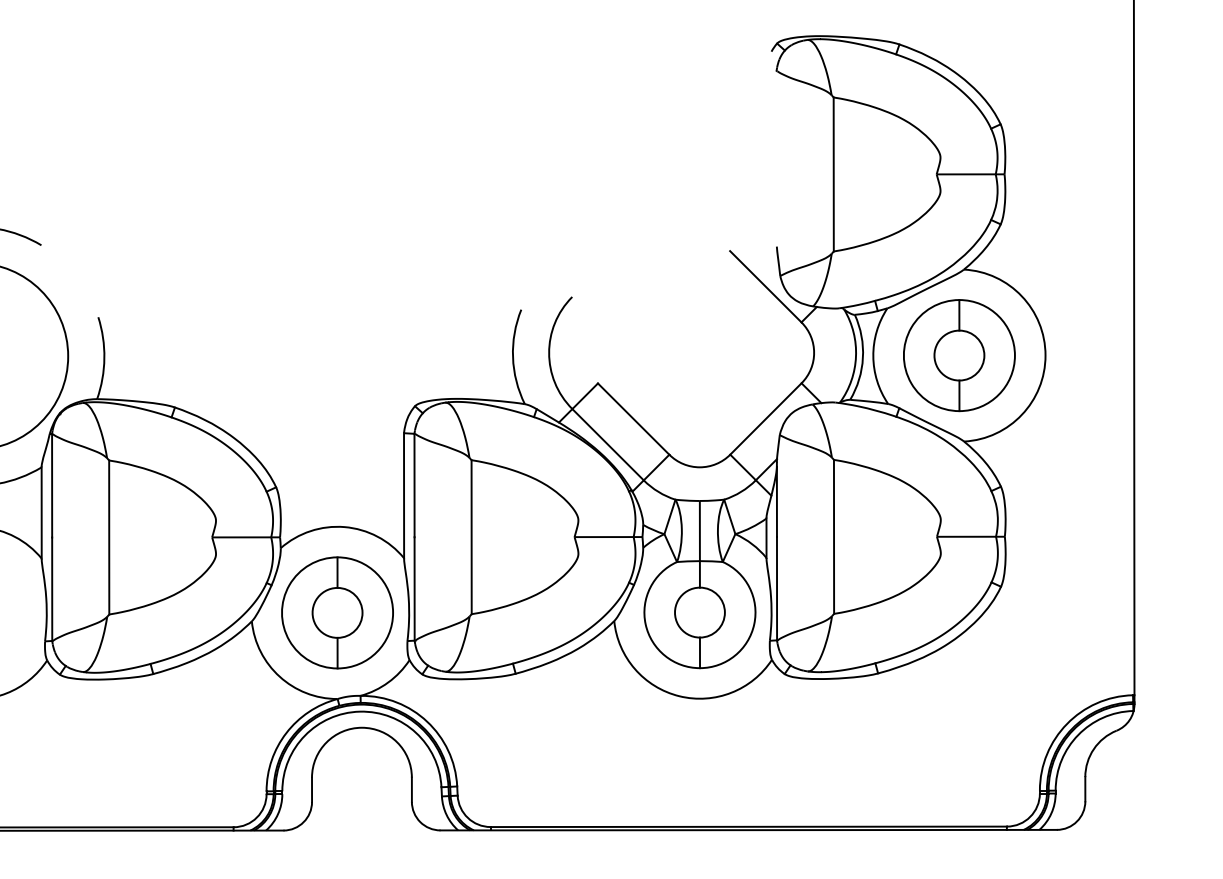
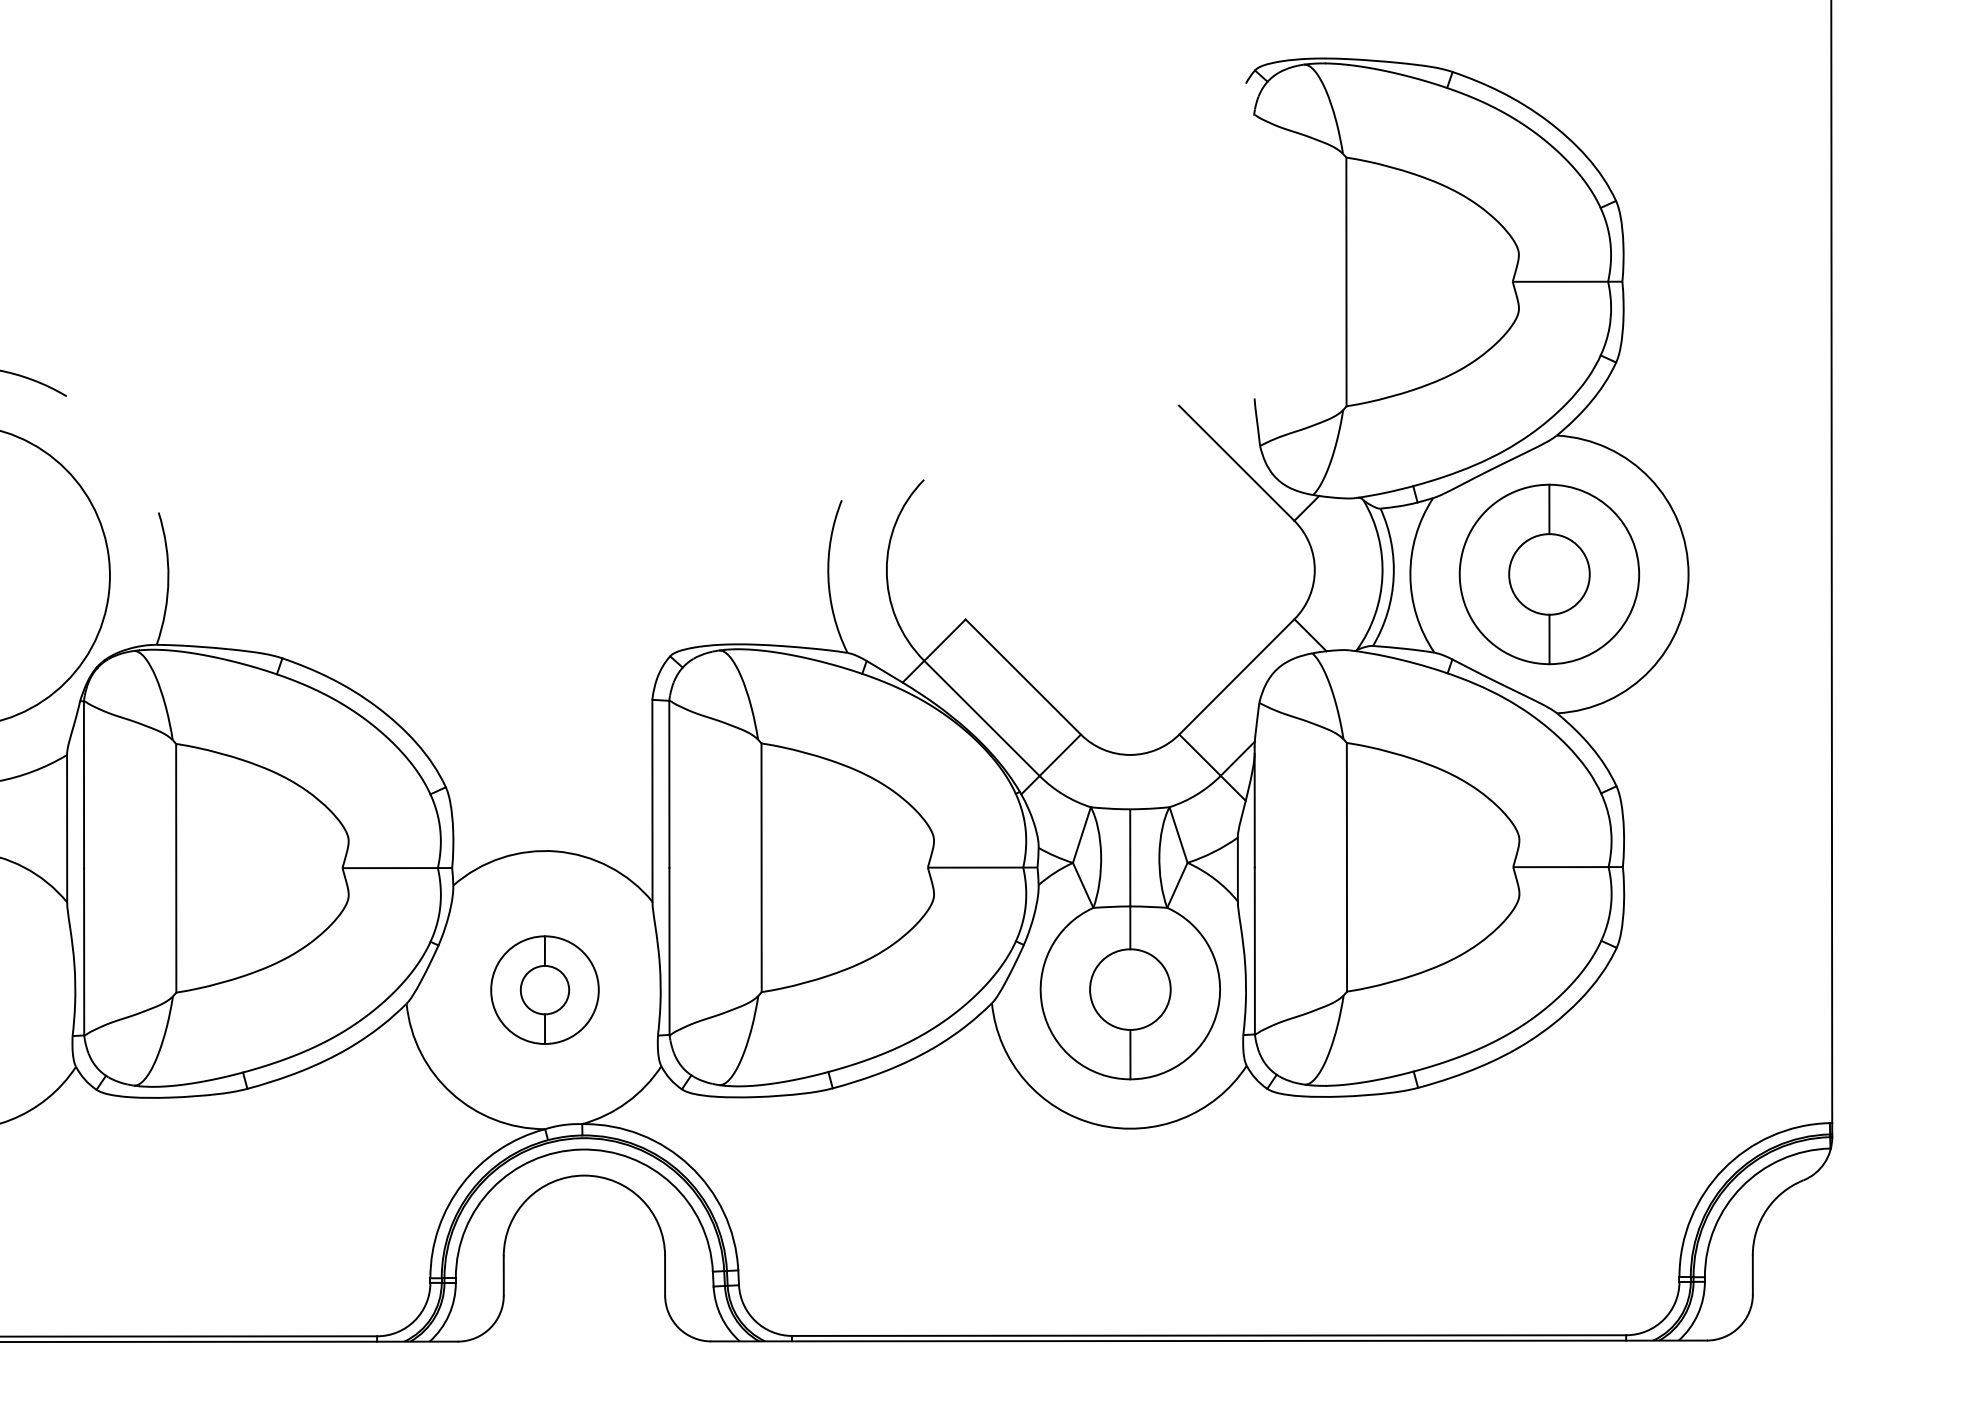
part: (337, 612) -> (544, 989), size x0.6

